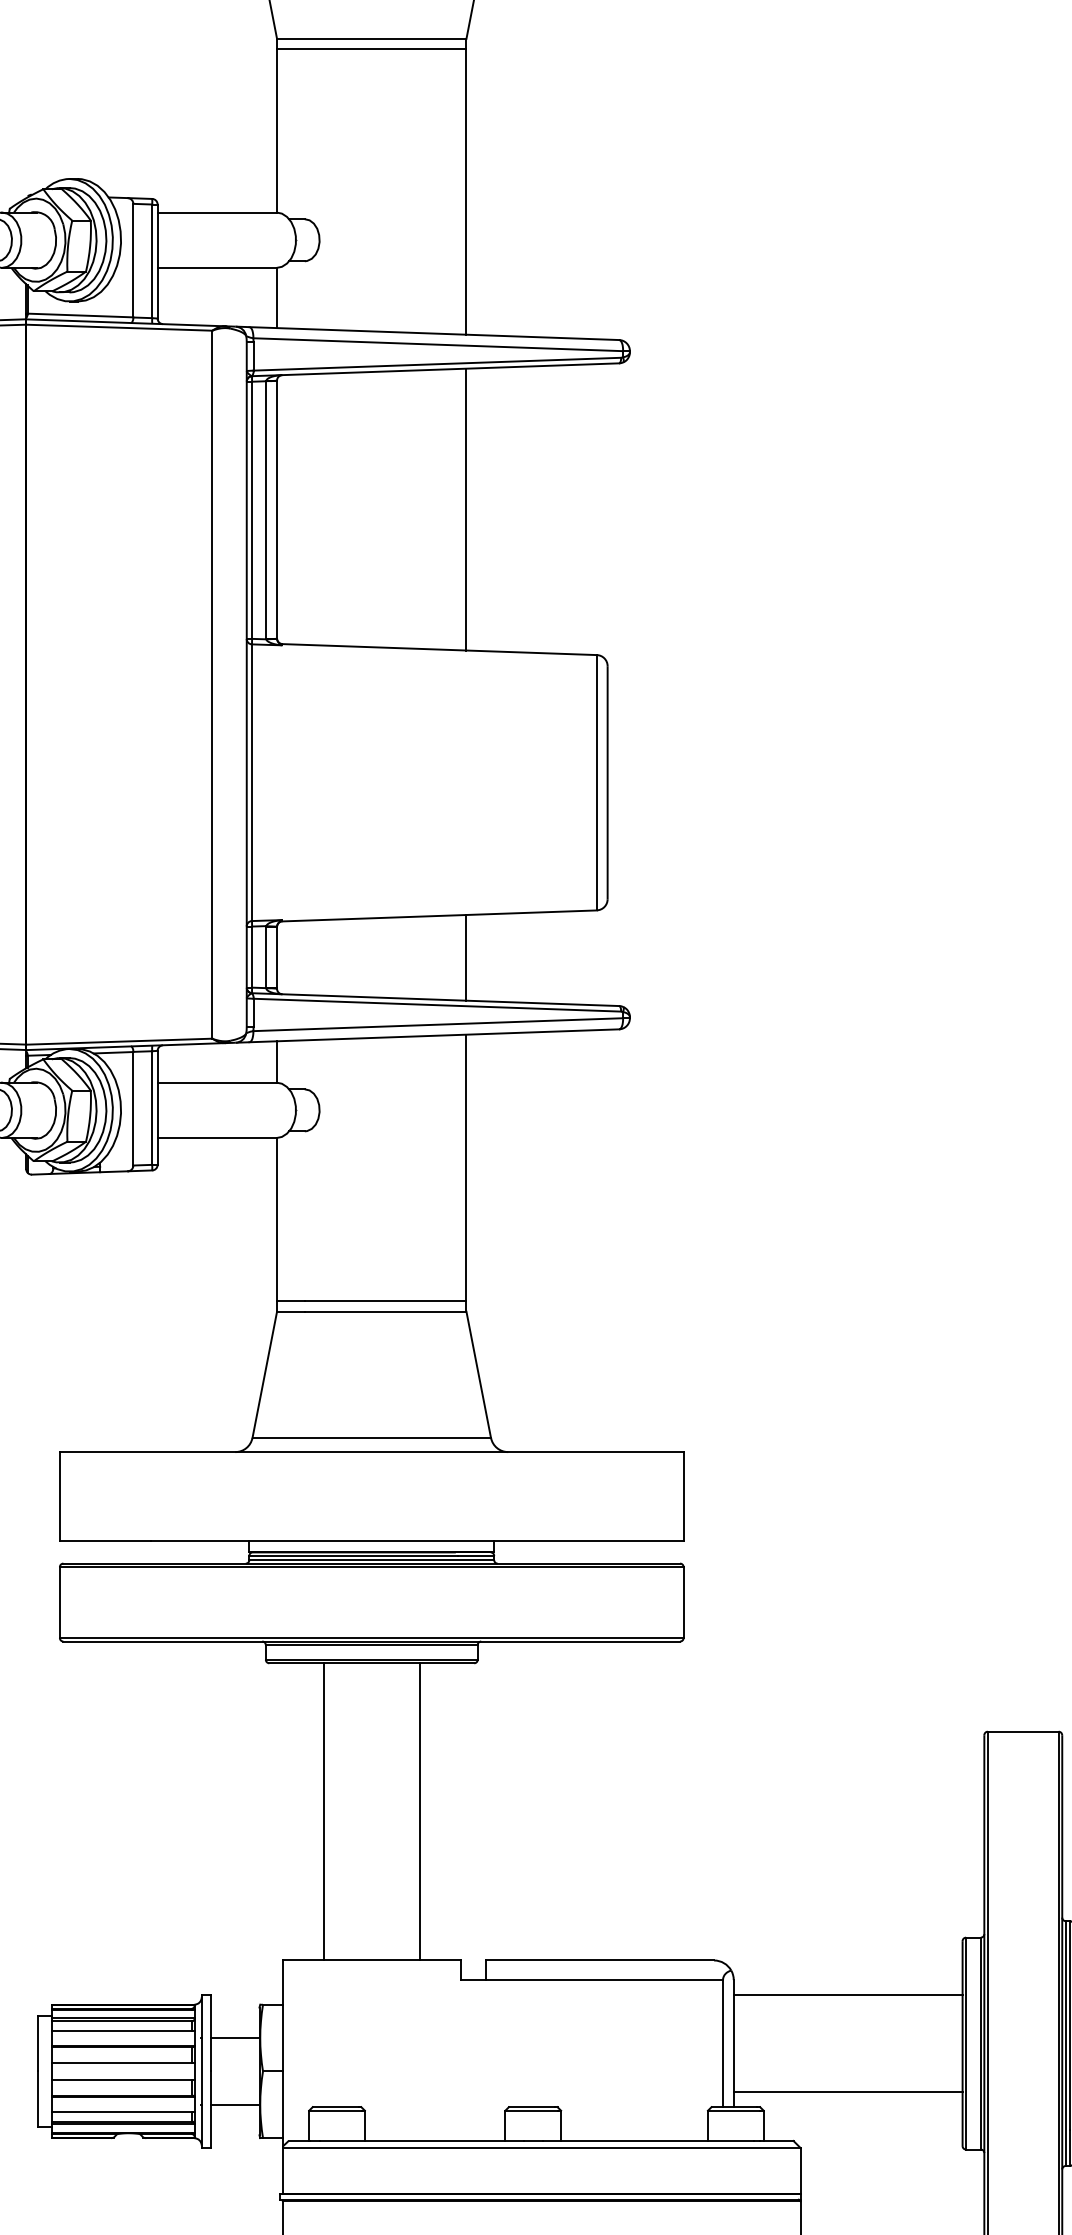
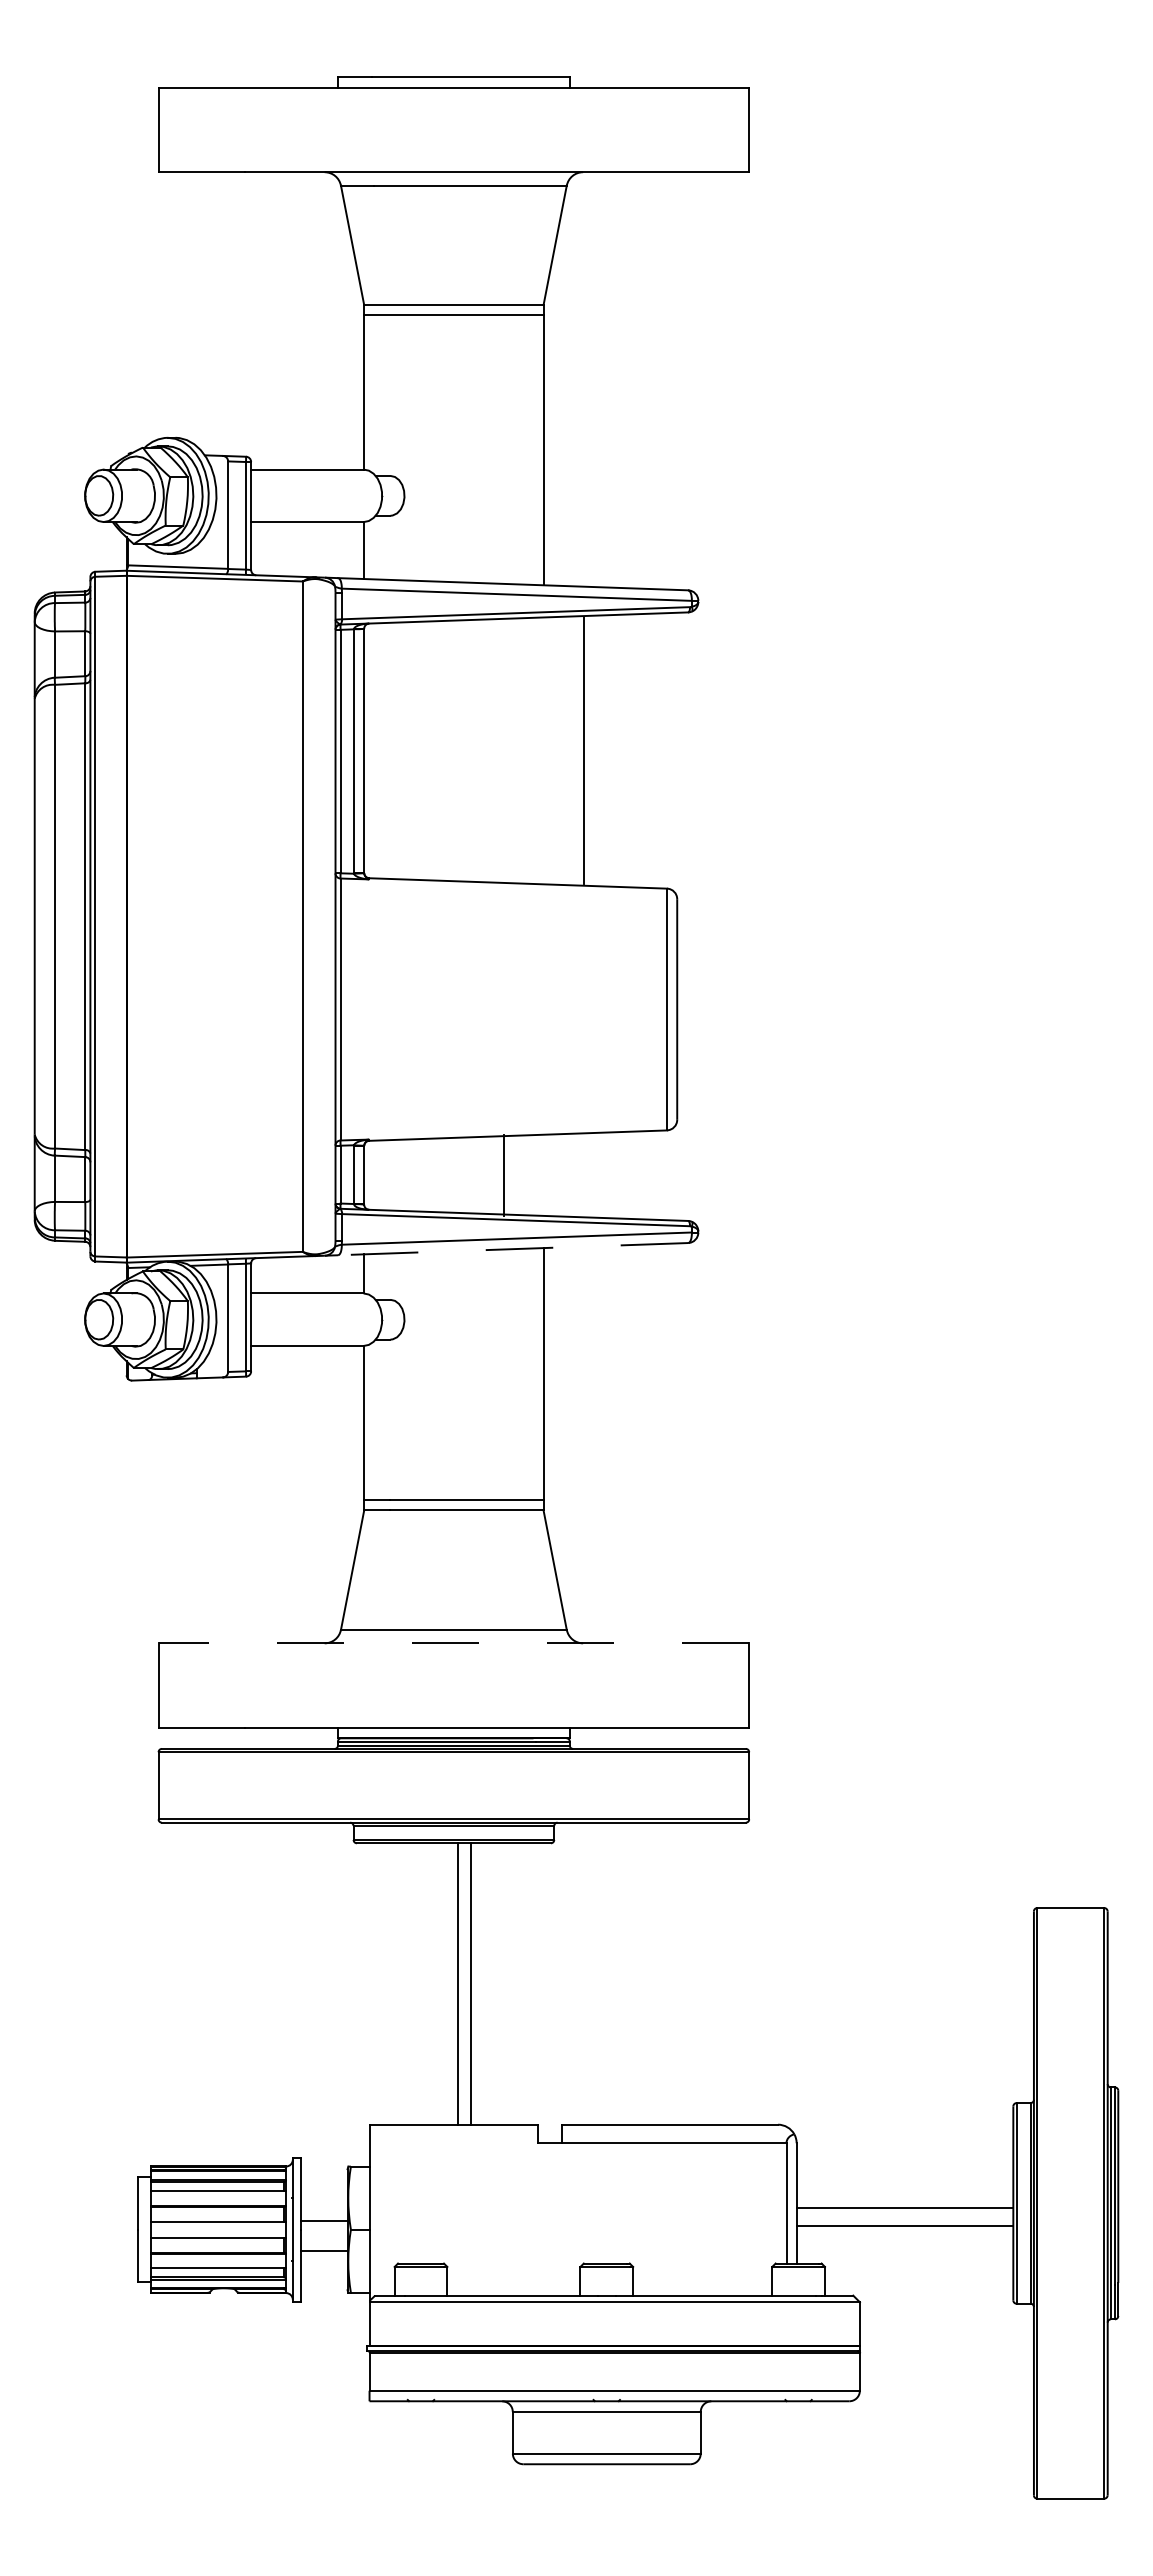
line: (466, 509) -> (583, 750), moved
line: (466, 956) -> (503, 1174), moved
line: (433, 1036) -> (512, 1249), solid -> dashed
line: (371, 1452) -> (453, 1643), solid -> dashed
line: (323, 1811) -> (471, 1983), moved
line: (419, 1811) -> (458, 1983), moved
line: (847, 1995) -> (904, 2225), moved
line: (235, 2038) -> (324, 2251), moved
line: (847, 2091) -> (904, 2207), moved
line: (235, 2104) -> (324, 2221), moved

